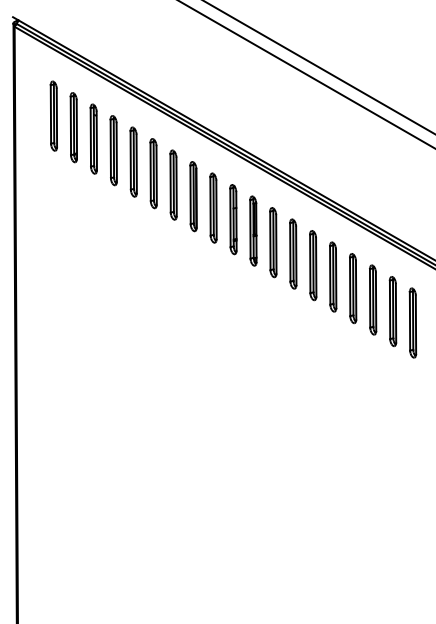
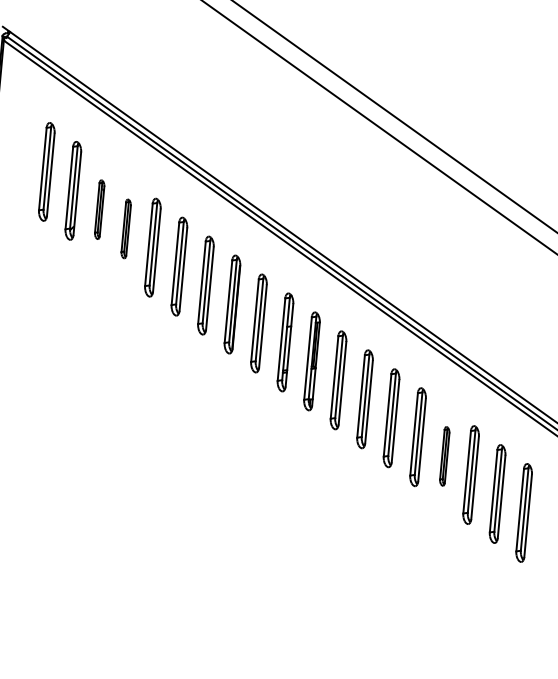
part: (93, 138) -> (99, 208), size x0.6
part: (113, 150) -> (126, 228), size x0.6
part: (353, 288) -> (445, 456), size x0.6

